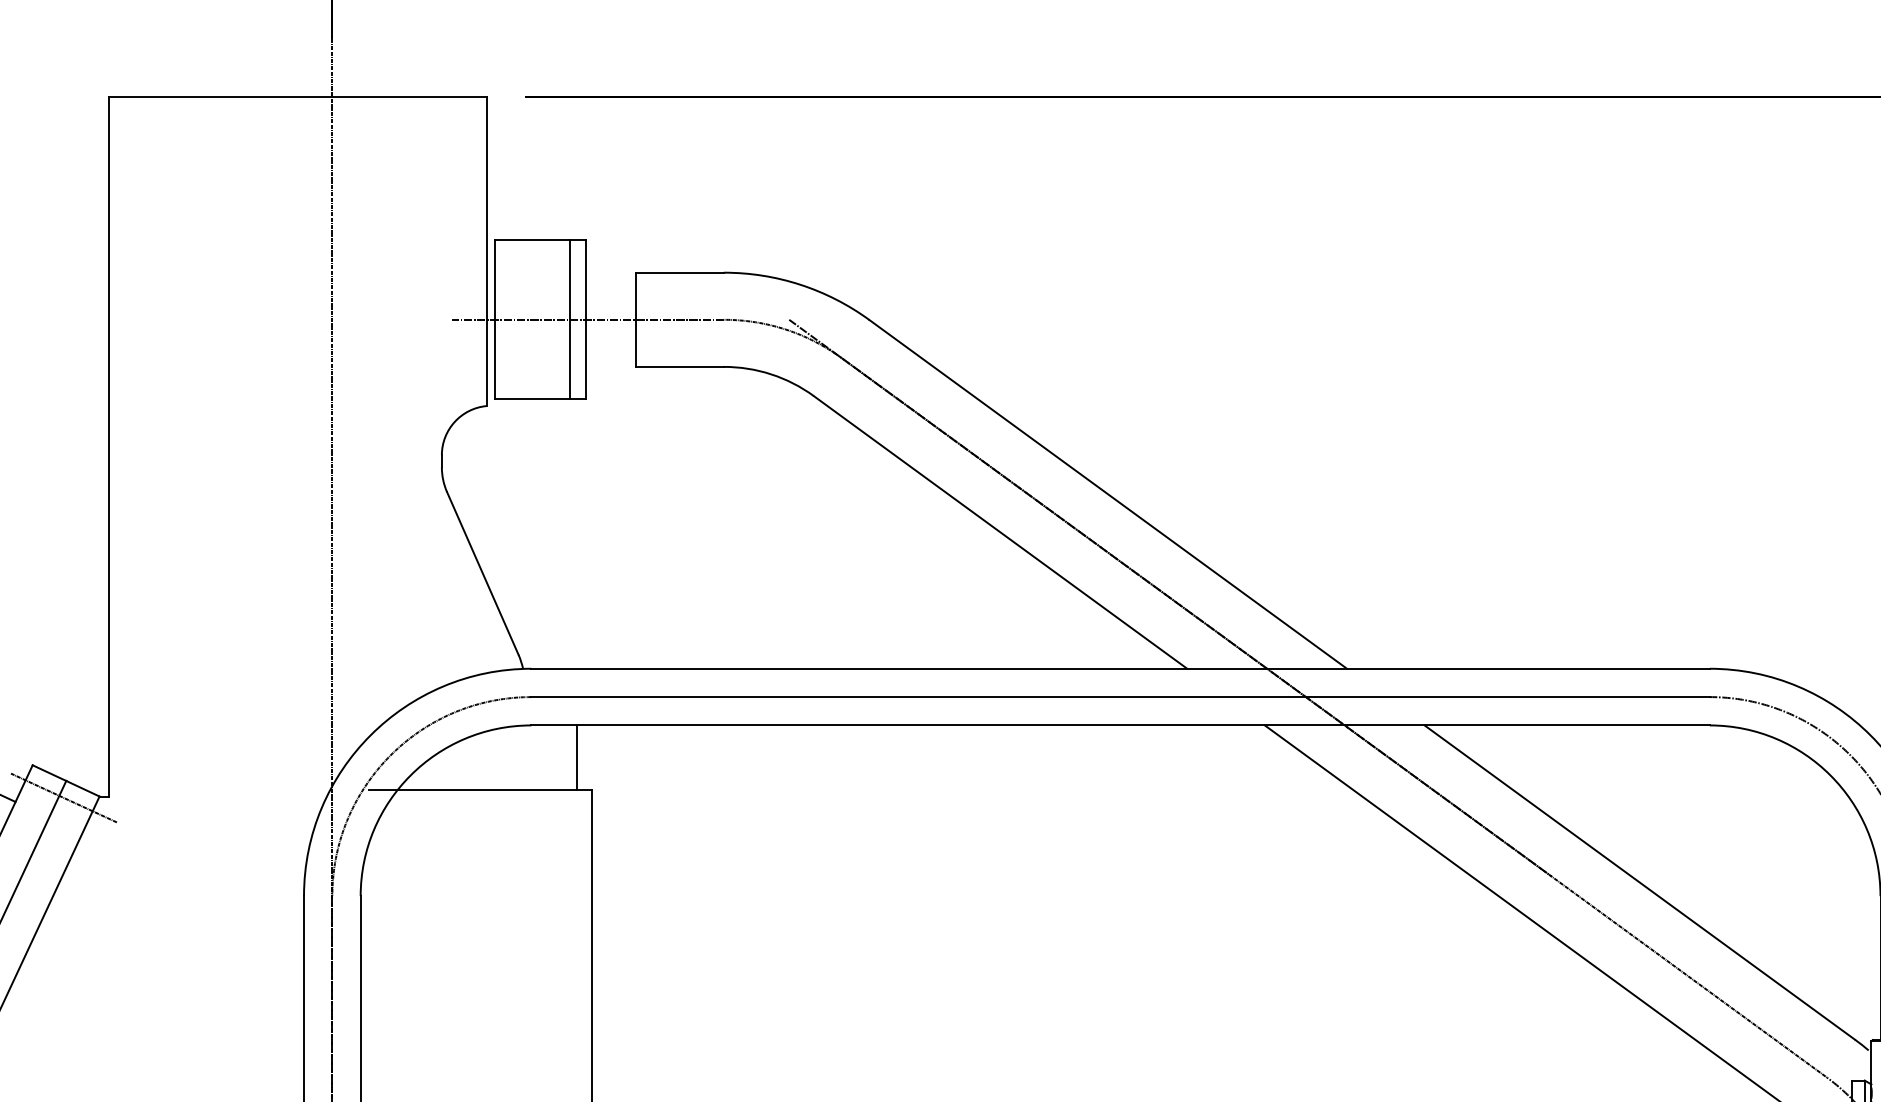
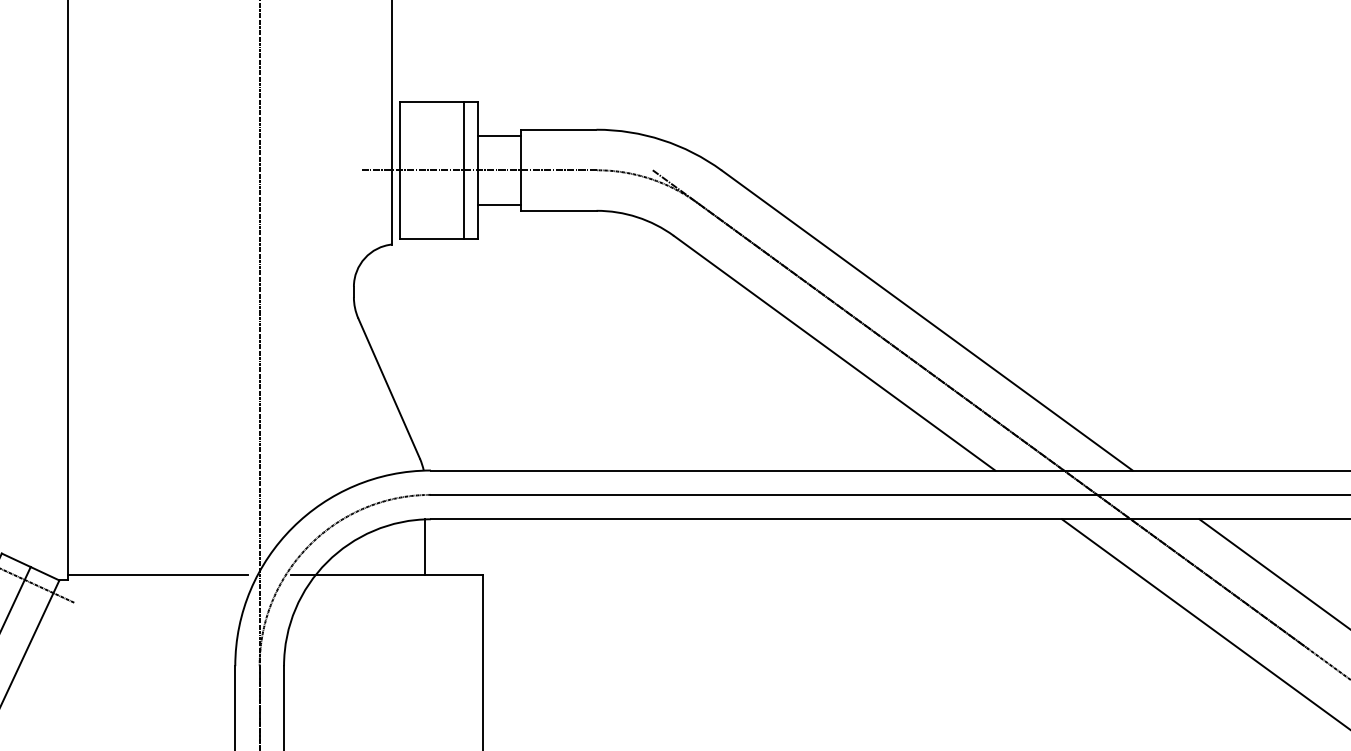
line: (610, 279) -> (498, 135), added
line: (610, 359) -> (498, 204), added
line: (576, 757) -> (424, 546), moved
line: (214, 790) -> (158, 575), added

